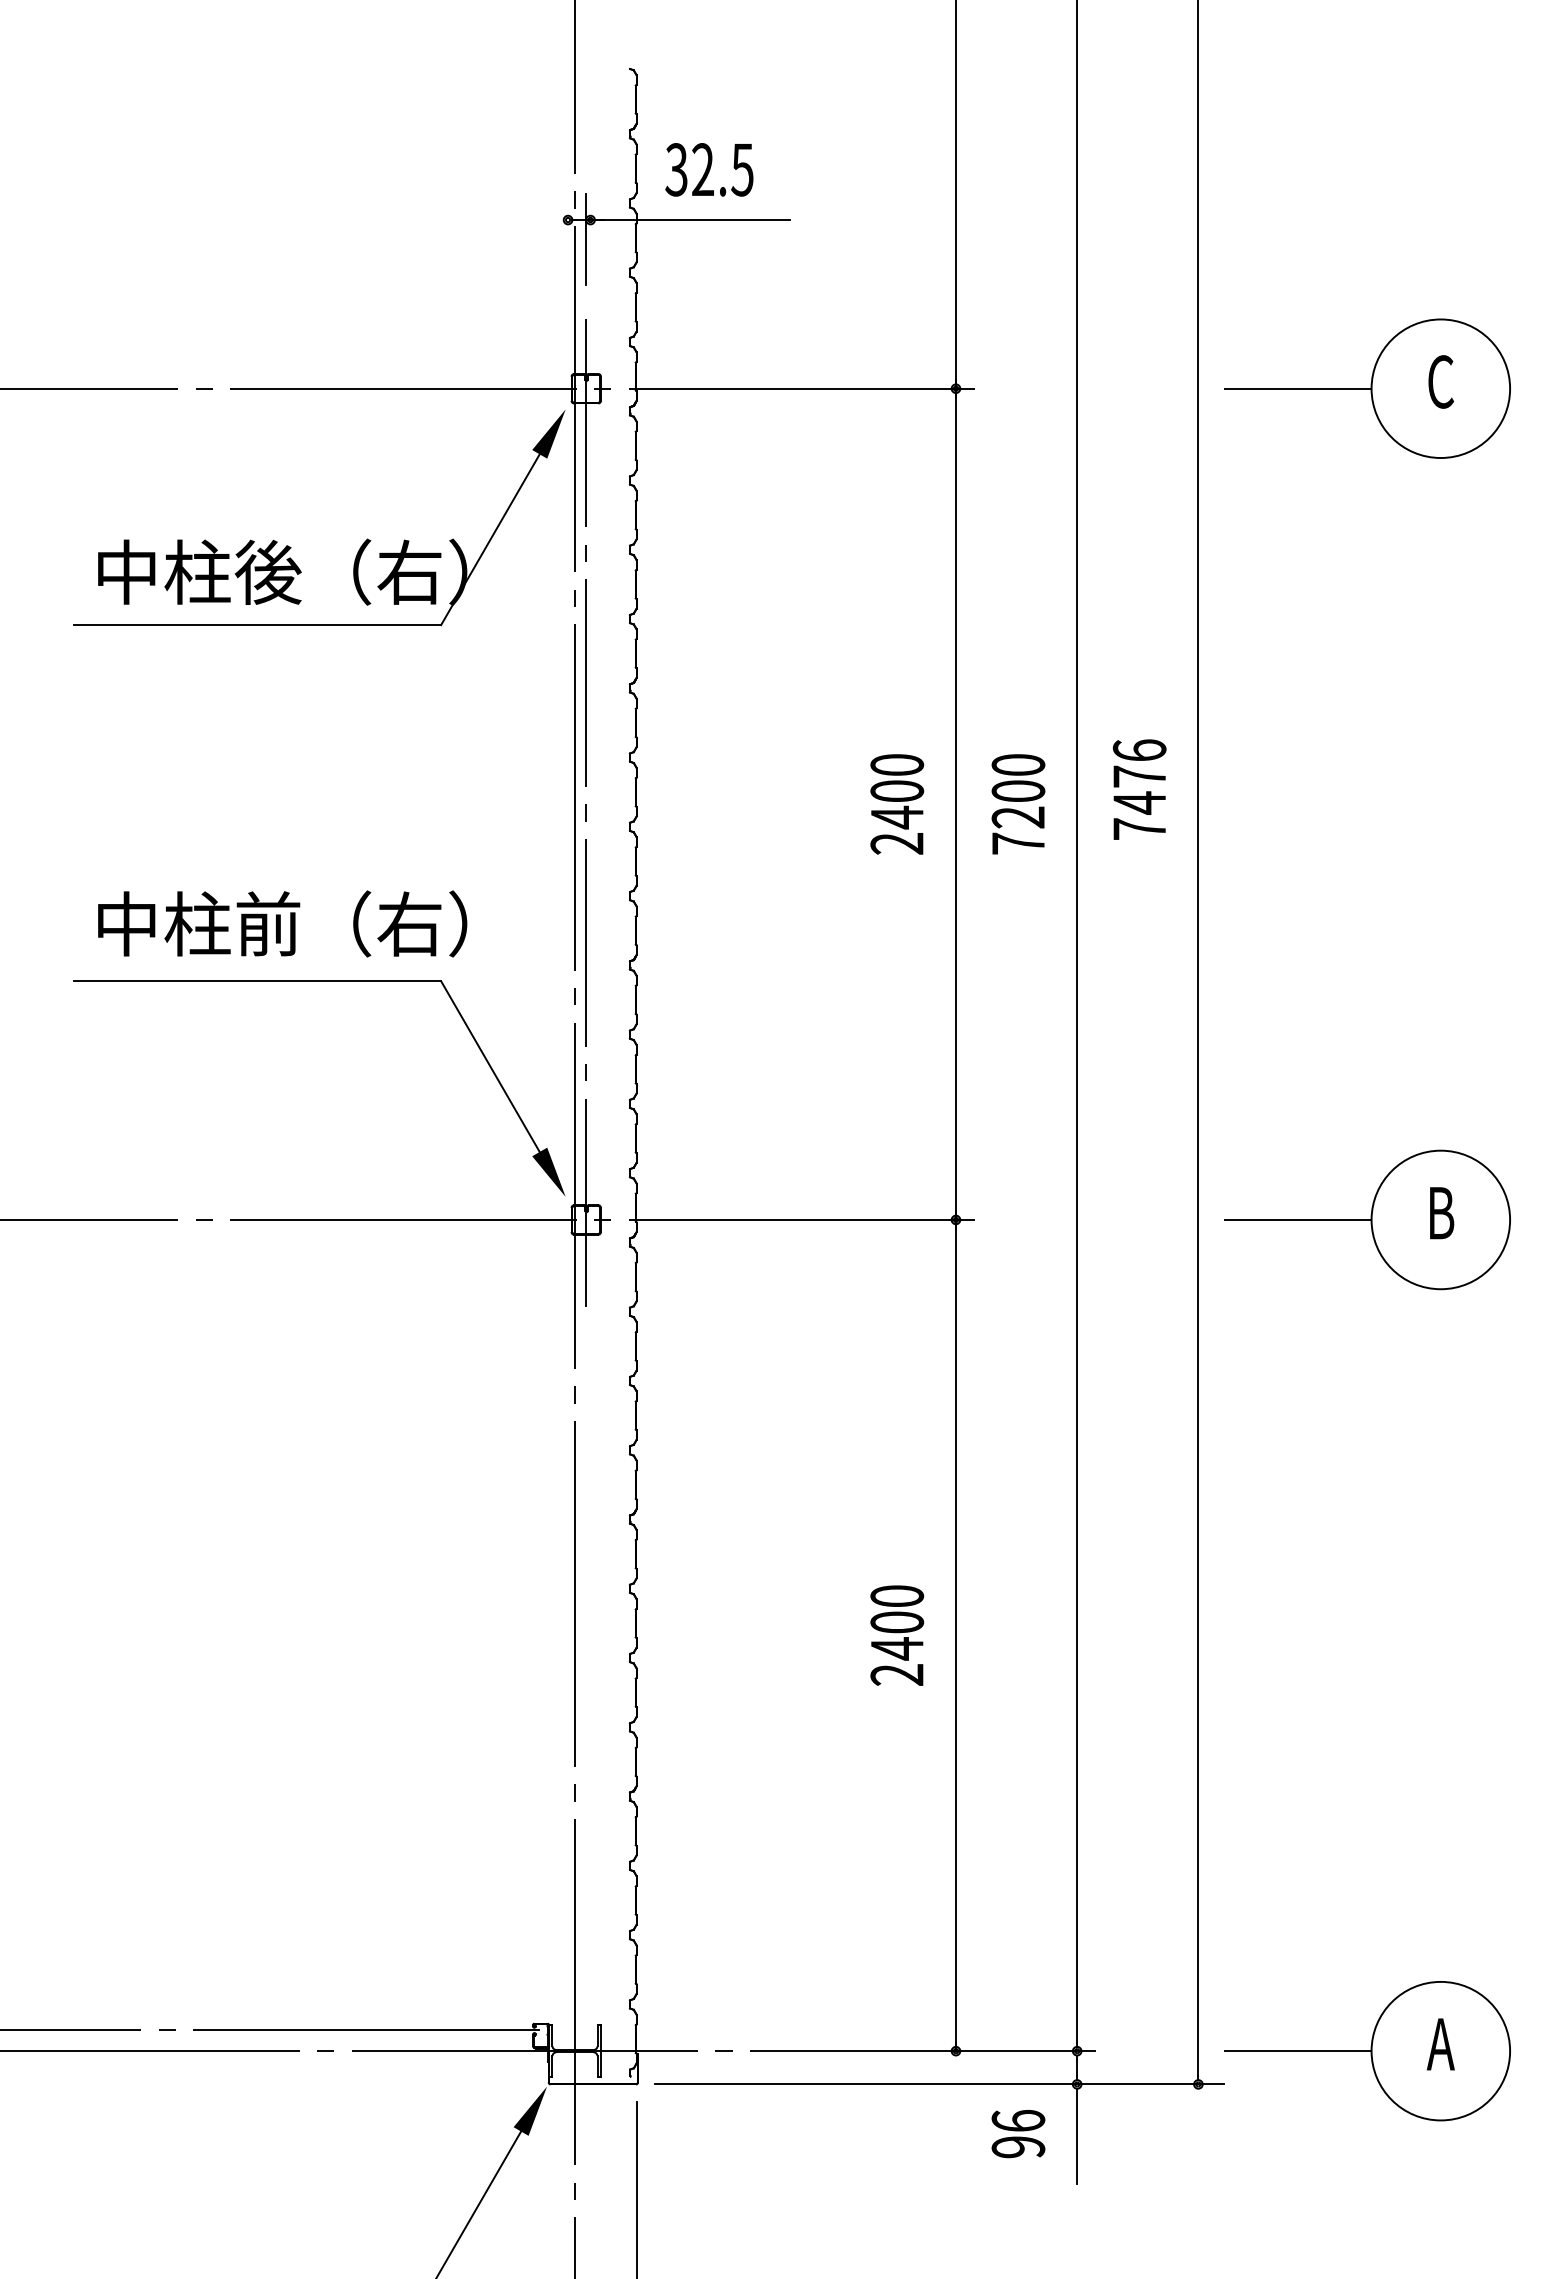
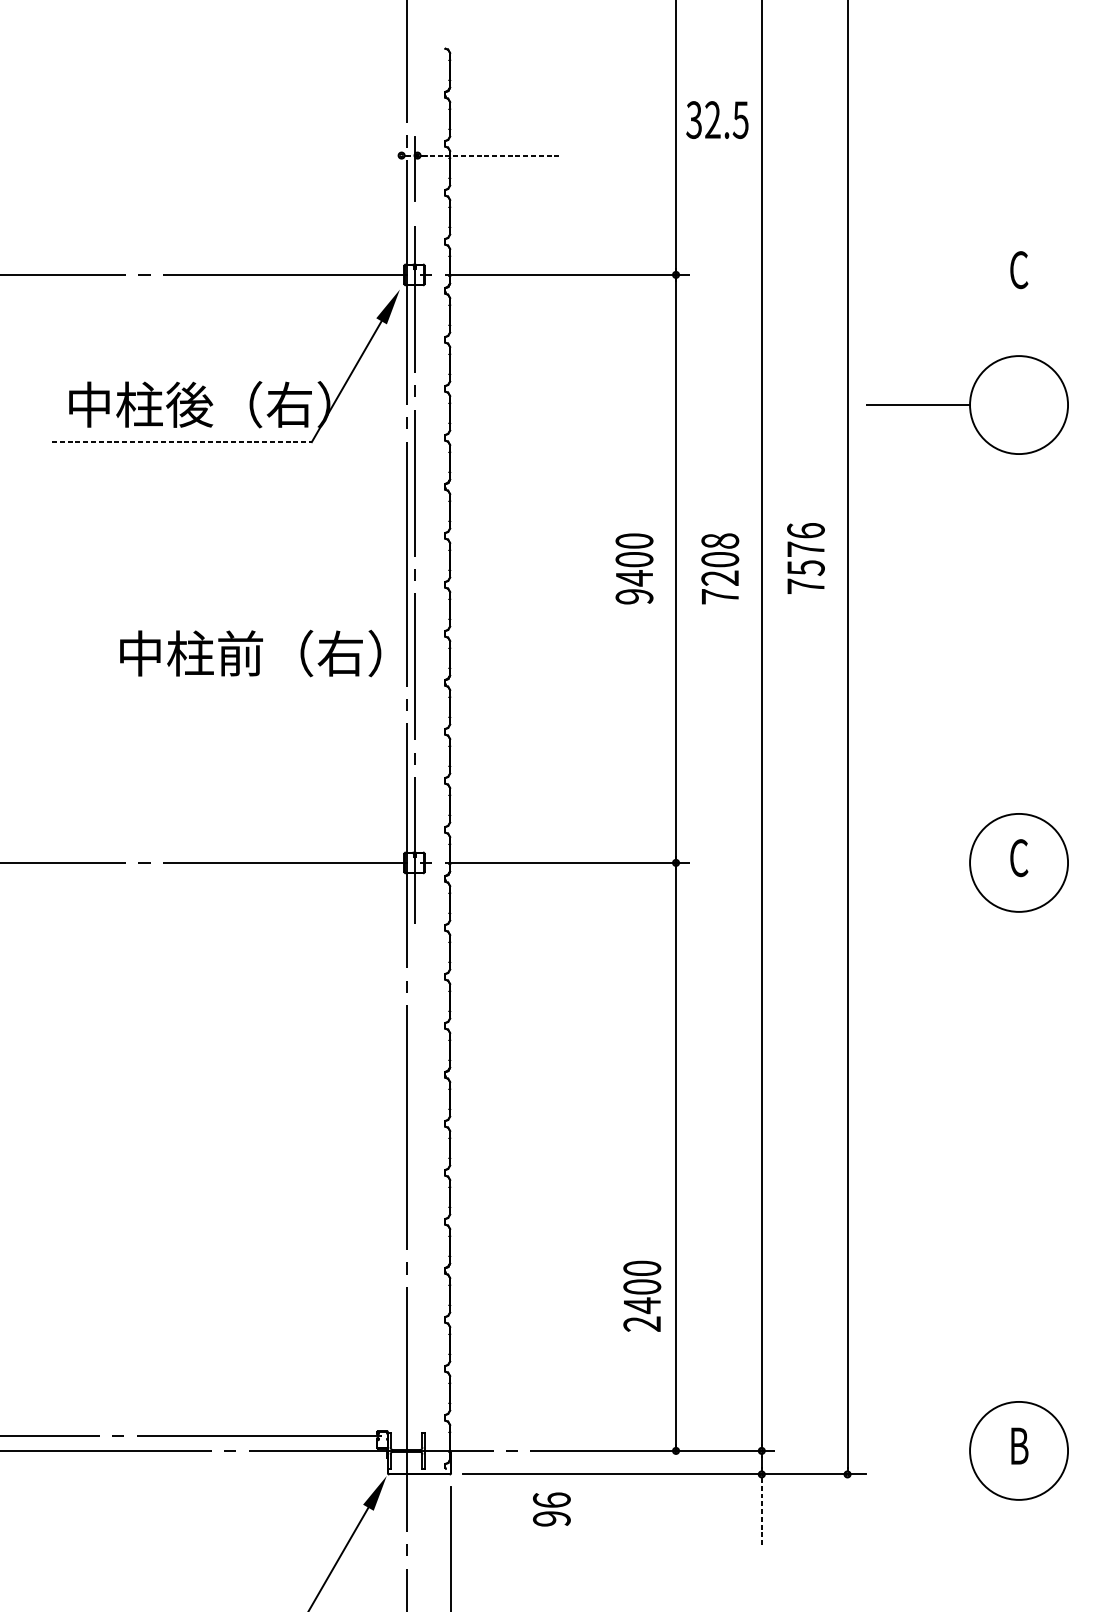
text: (709, 169) -> (717, 119), moved
line: (682, 220) -> (482, 155), solid -> dashed
part: (1367, 388) -> (967, 404), moved
line: (257, 625) -> (181, 442), solid -> dashed
text: (1017, 764) -> (719, 540), 7200 -> 7208
text: (1139, 802) -> (805, 567), 7476 -> 7576
text: (897, 843) -> (634, 596), 2400 -> 9400
text: (282, 923) -> (250, 653), moved
part: (319, 981) -> (225, 694), removed
text: (1441, 1213) -> (1019, 858), B -> C
line: (1297, 1219) -> (917, 862), removed
text: (897, 1635) -> (642, 1296), moved
text: (1440, 2044) -> (1018, 1446), A -> B
line: (1297, 2051) -> (917, 1451), removed
text: (1018, 2134) -> (551, 1509), moved
line: (1077, 2136) -> (762, 1511), solid -> dashed

